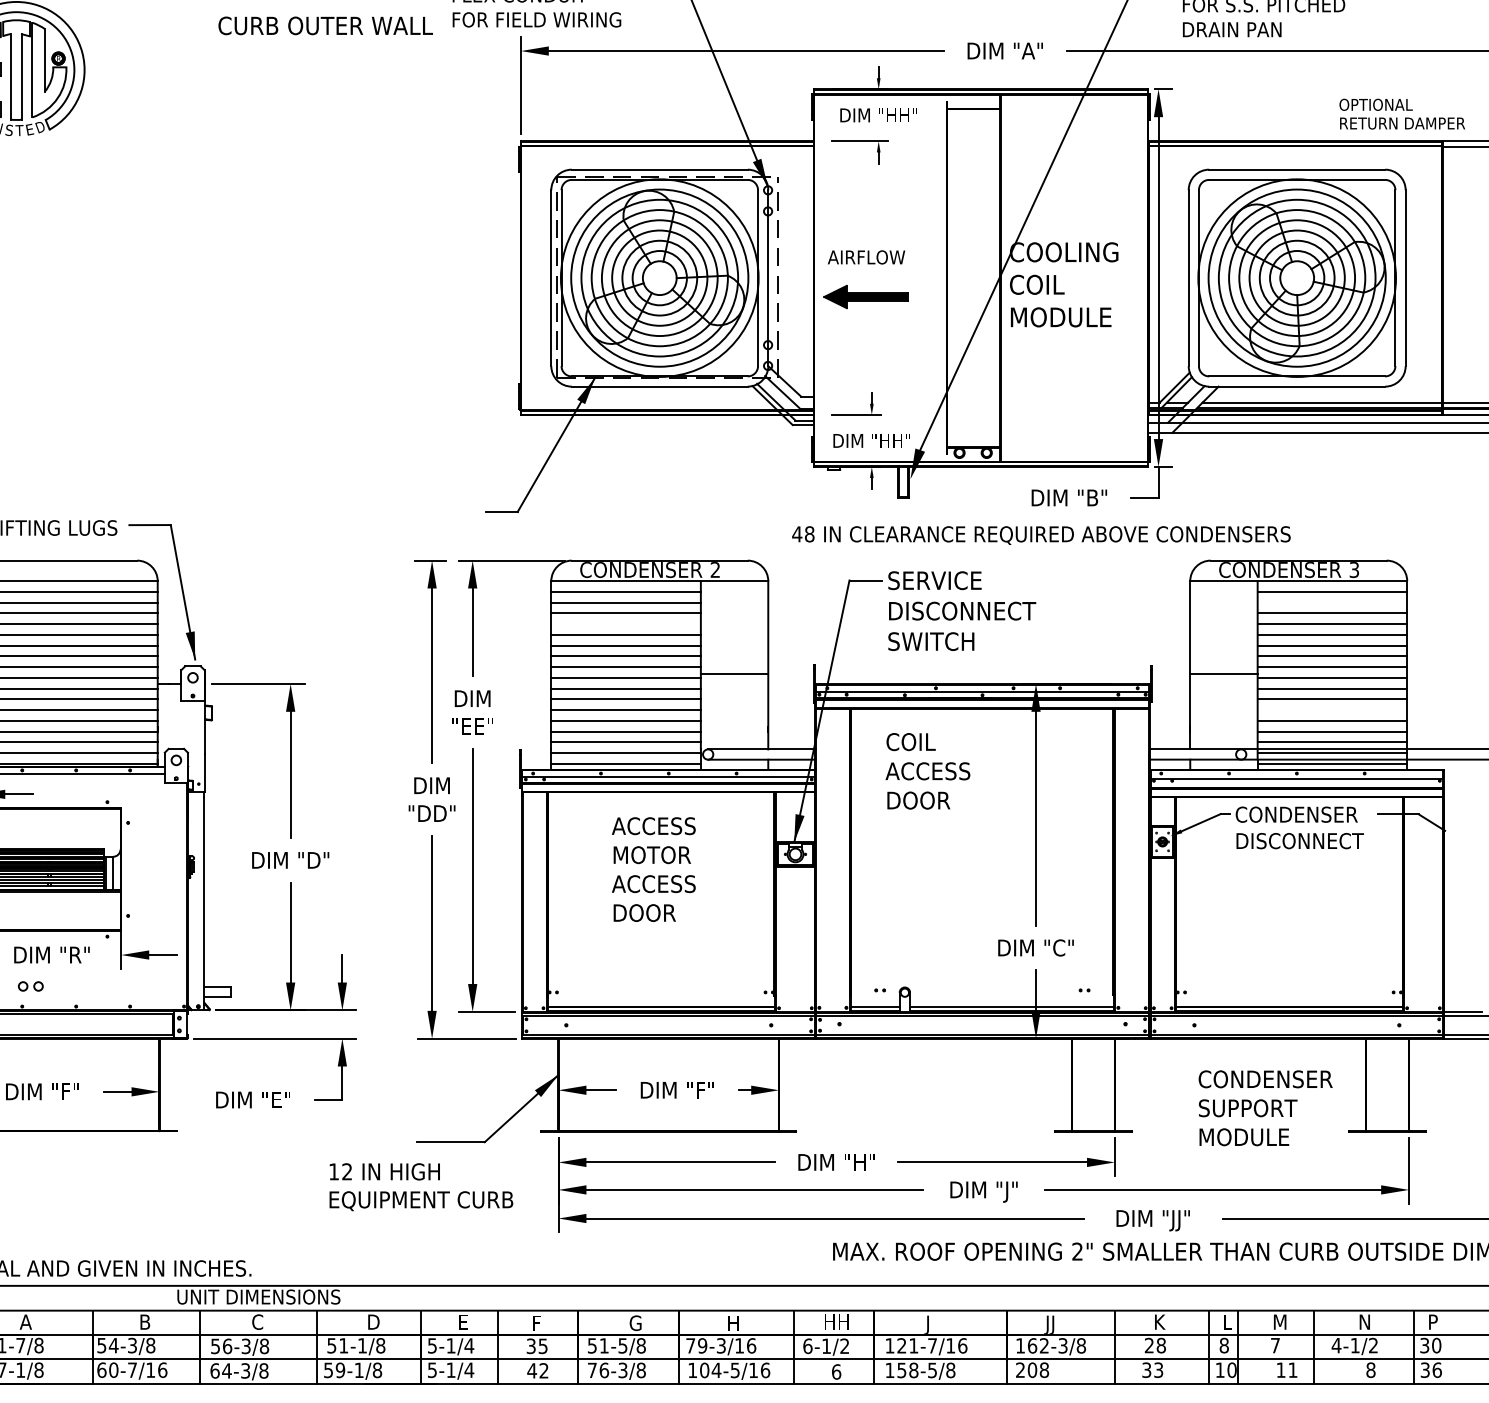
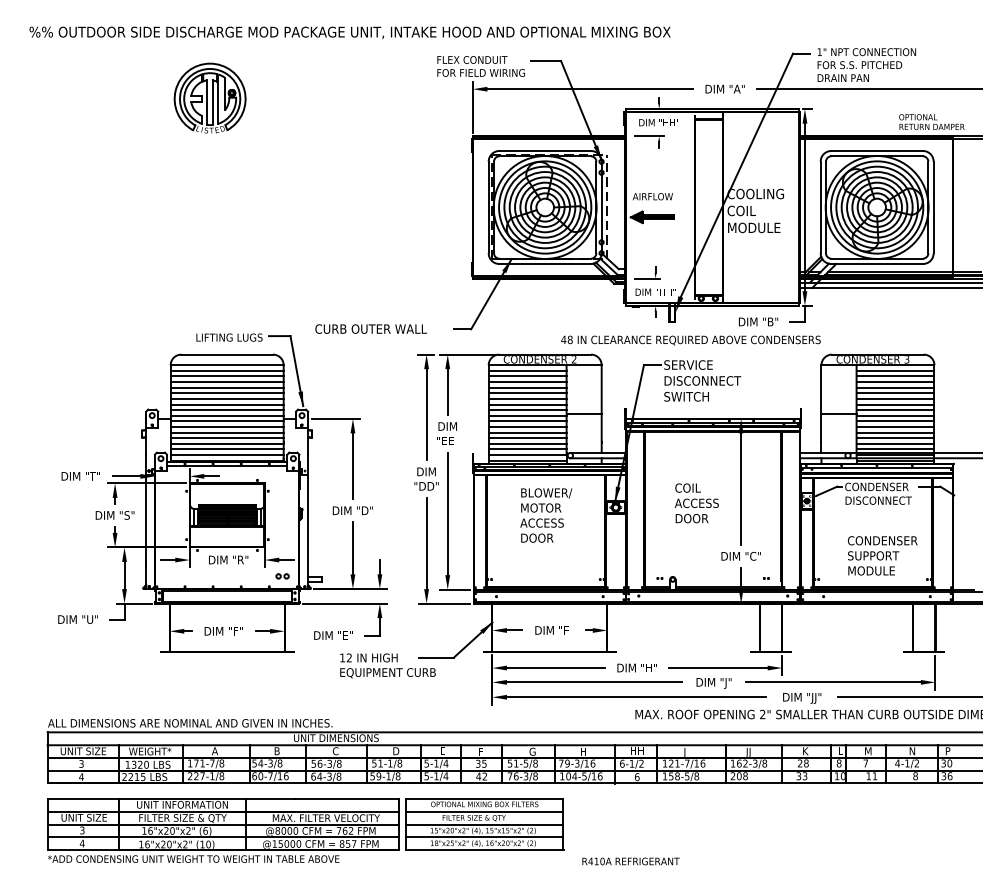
text: (324, 24) -> (370, 328), moved
text: (1040, 535) -> (690, 340), moved
line: (1332, 602) -> (895, 376), added
line: (625, 623) -> (527, 387), added
line: (1332, 710) -> (895, 432), added
text: (927, 771) -> (696, 503), moved
text: (662, 827) -> (546, 493), ACCESS -> BLOWER/
part: (30, 986) -> (282, 576), moved
text: (1265, 1107) -> (882, 555), moved
text: (420, 1186) -> (387, 665), moved

